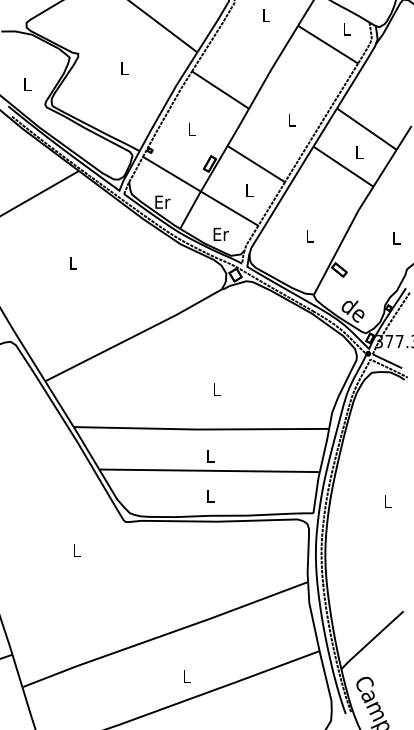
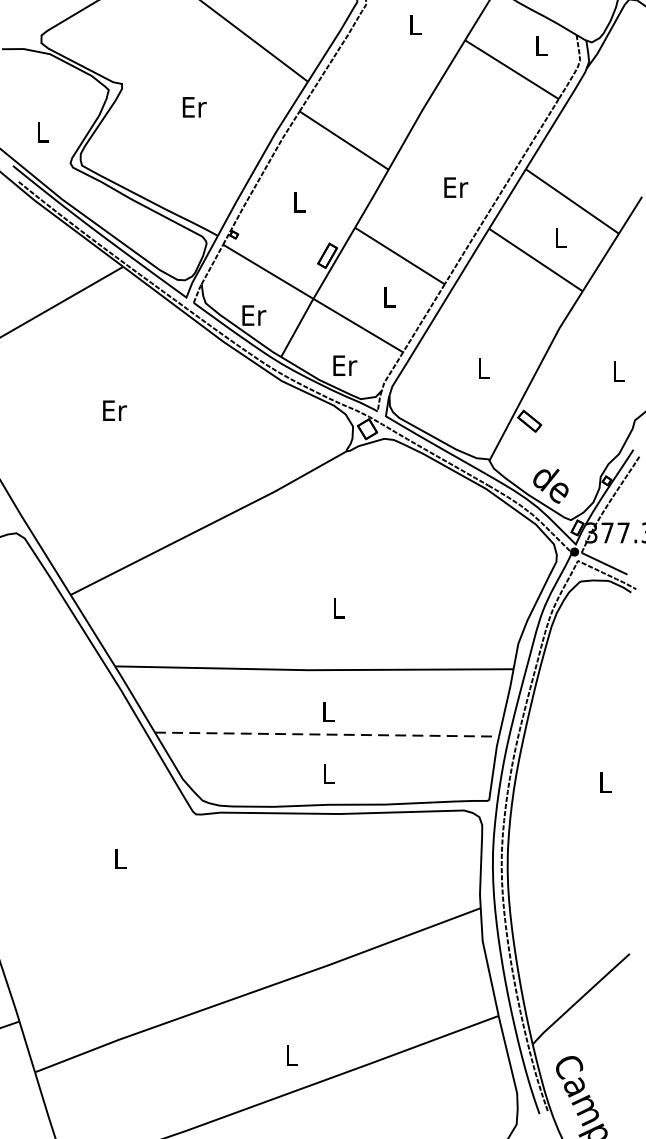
text: (124, 68) -> (194, 106), L -> Er
text: (292, 119) -> (456, 186), L -> Er
text: (73, 262) -> (114, 409), L -> Er
line: (210, 470) -> (328, 734), solid -> dashed

